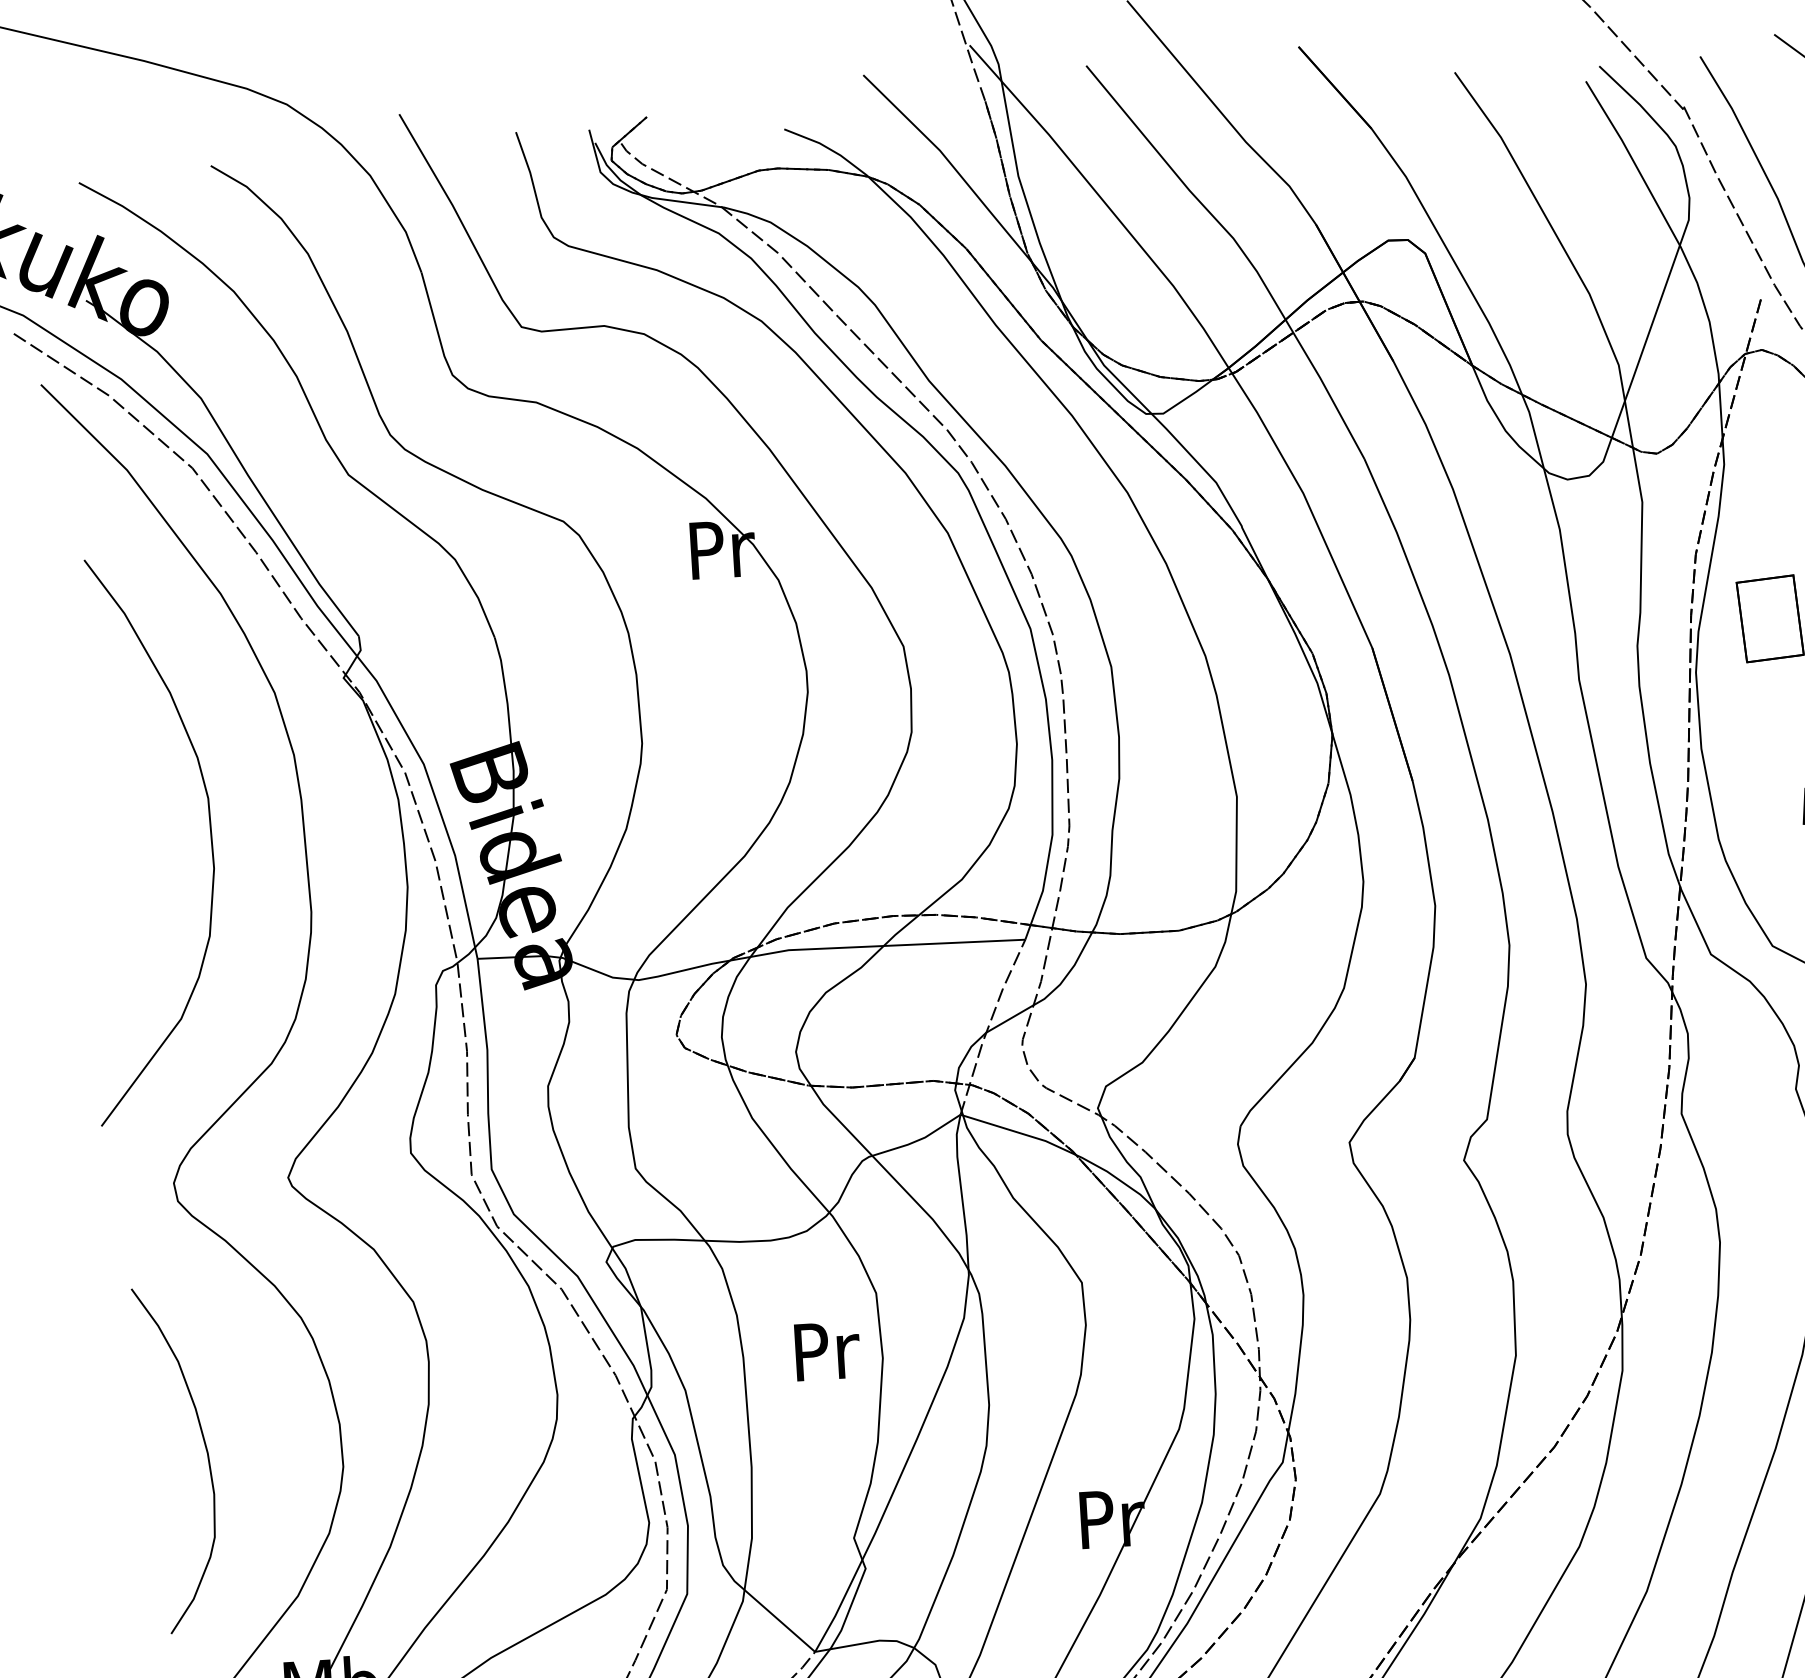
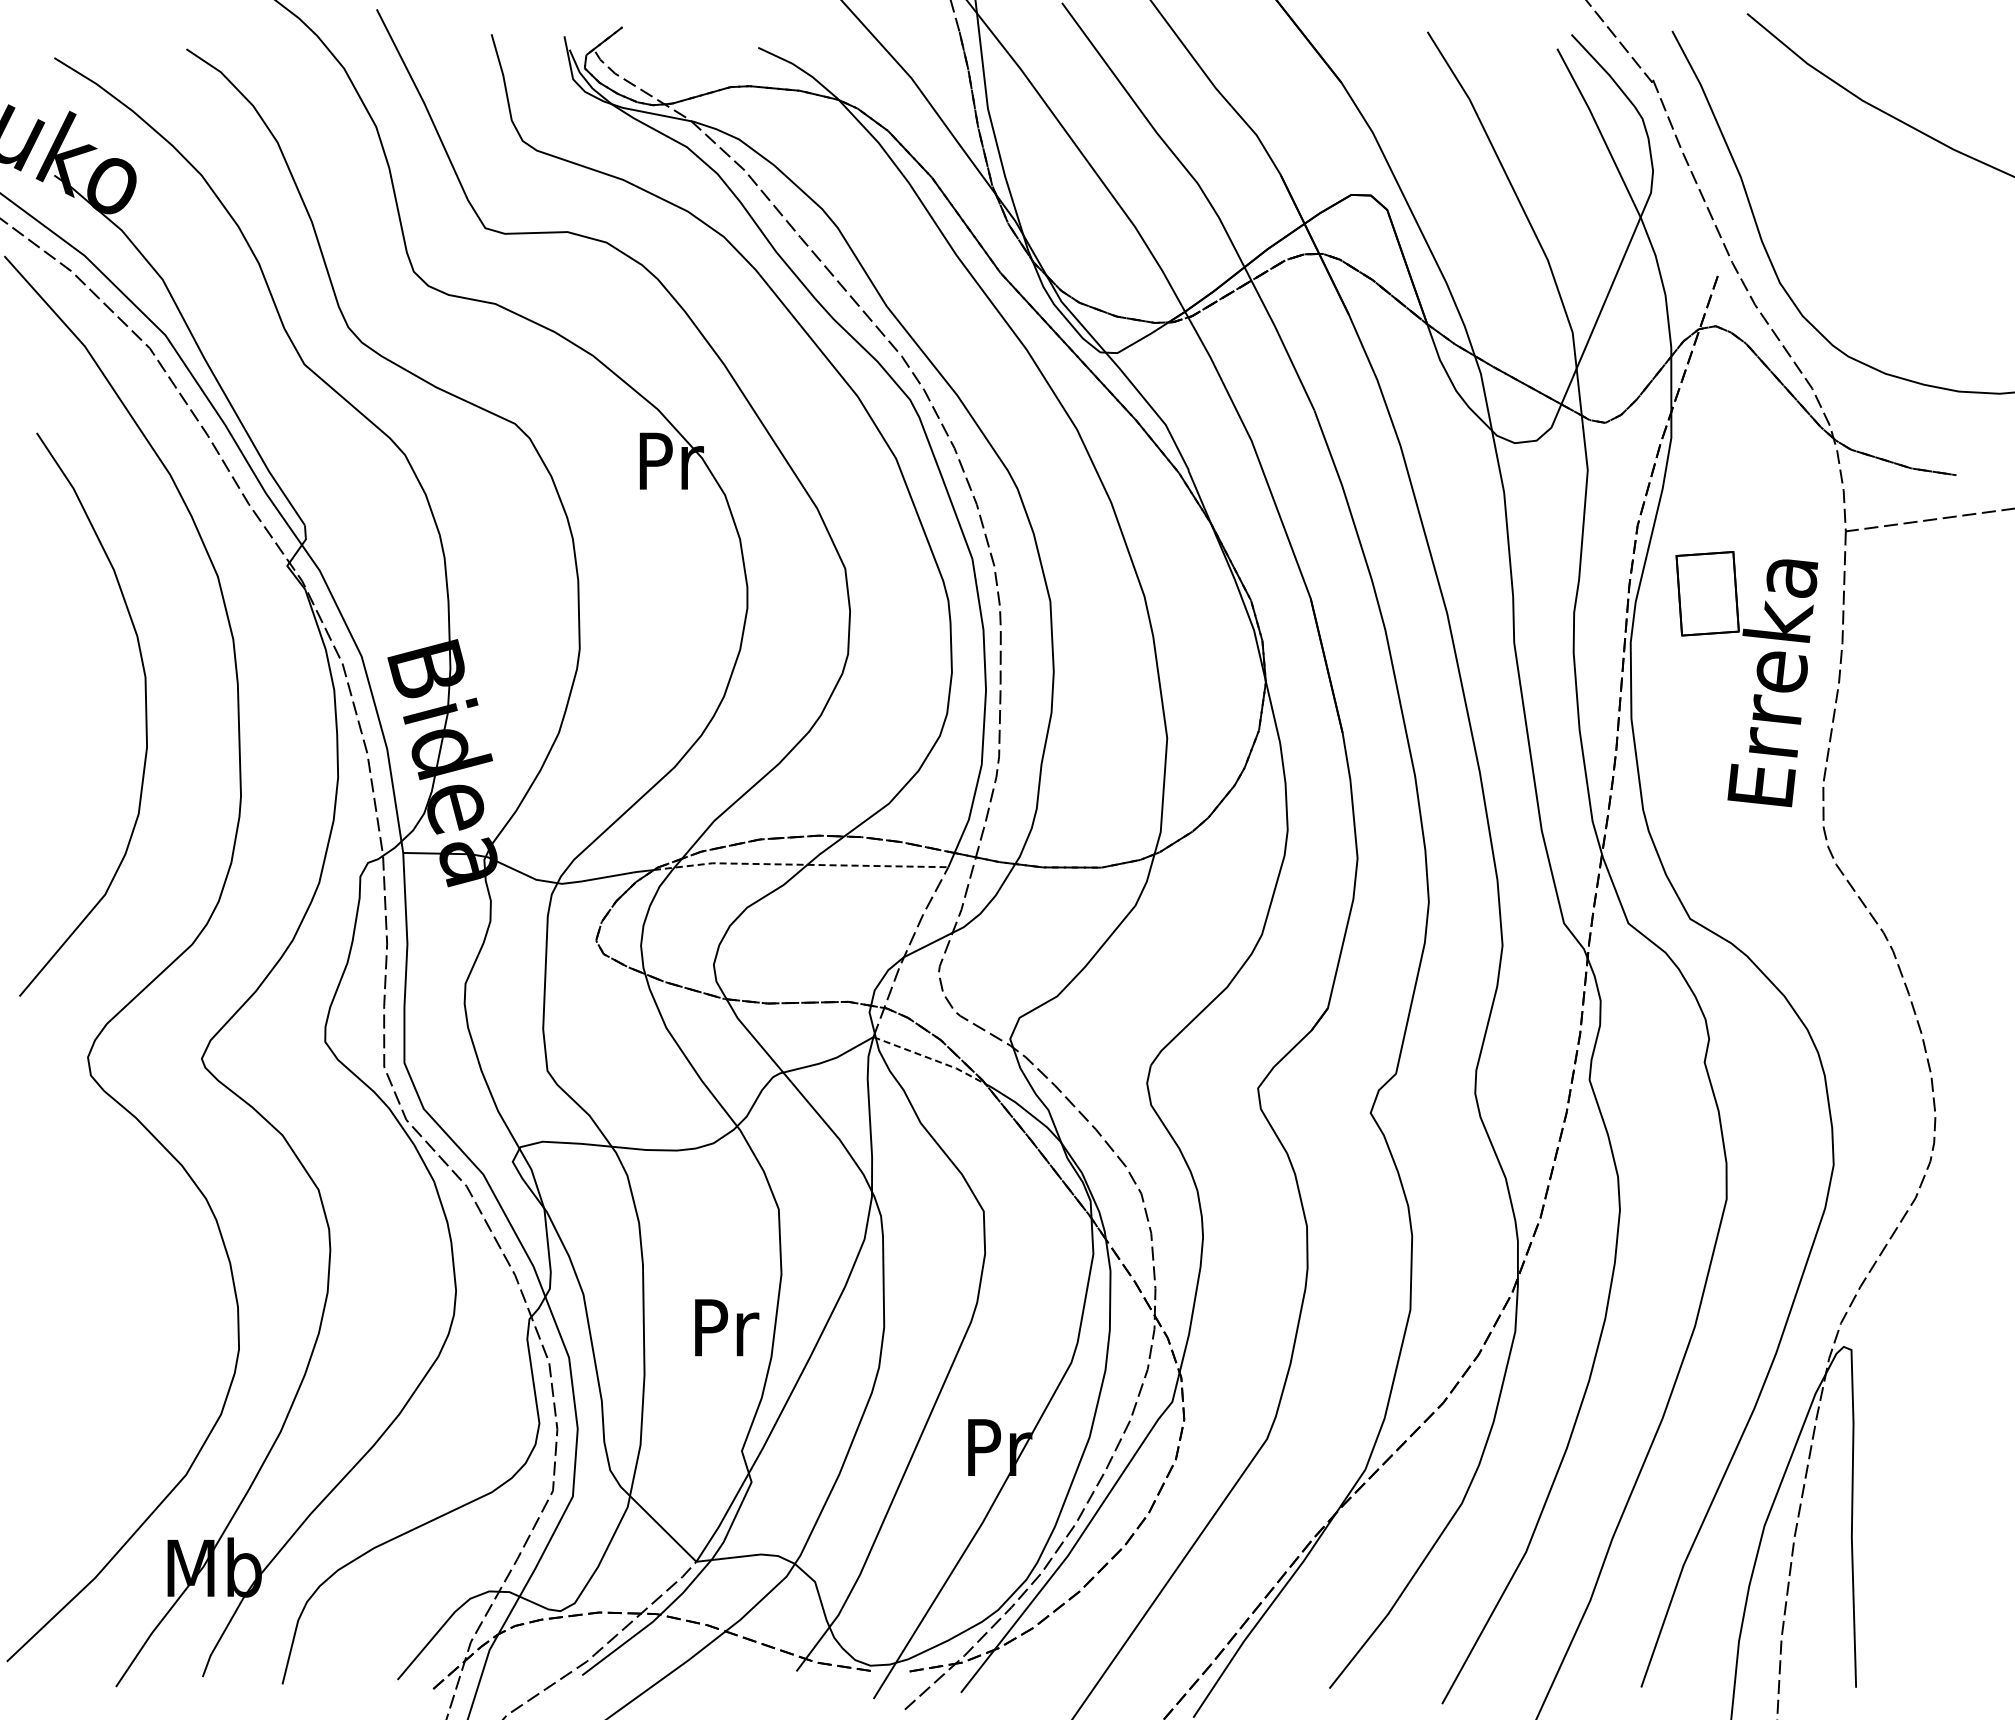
line: (876, 946) -> (800, 864), solid -> dashed
line: (1020, 1132) -> (931, 1058), solid -> dashed
text: (828, 1350) -> (727, 1327), moved
curve: (205, 1451) -> (103, 1325), removed

